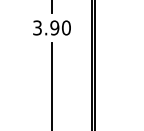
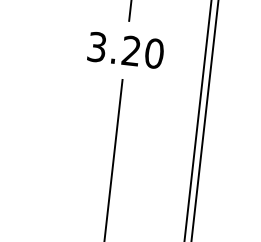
text: (54, 27) -> (130, 50), 3.90 -> 3.20

